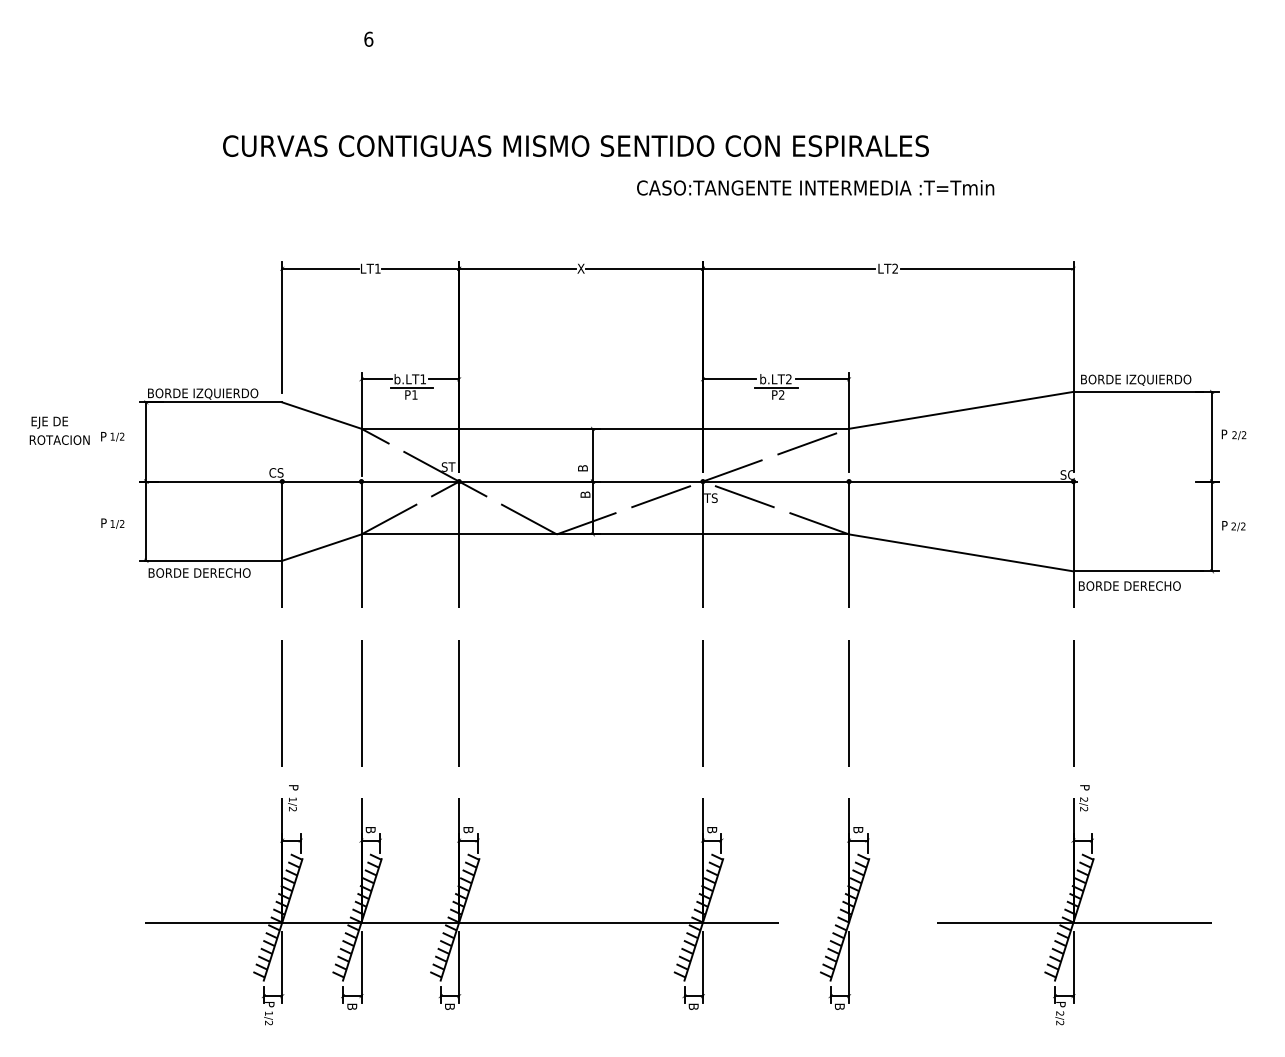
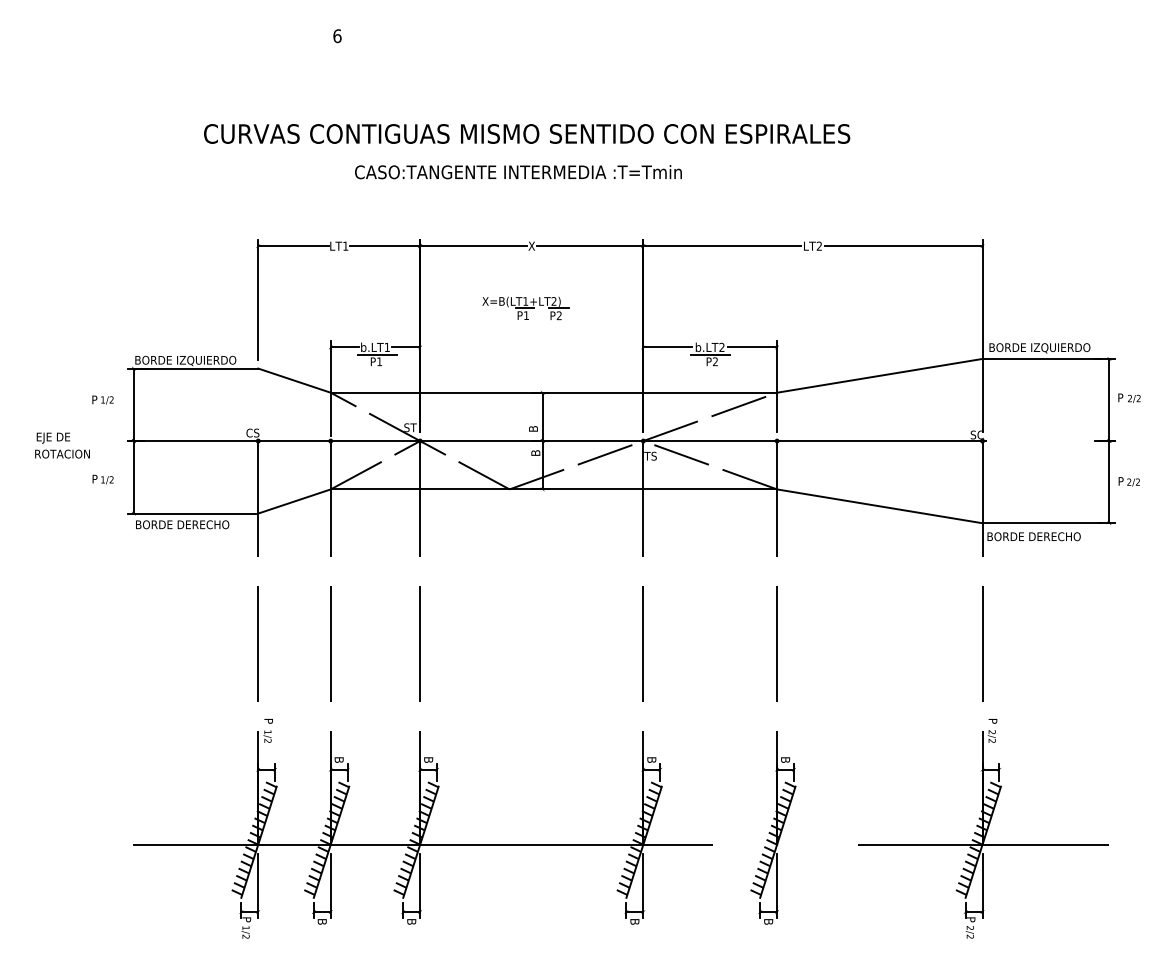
text: (815, 188) -> (518, 172), moved
part: (574, 336) -> (525, 308), added
text: (59, 430) -> (62, 445), moved

